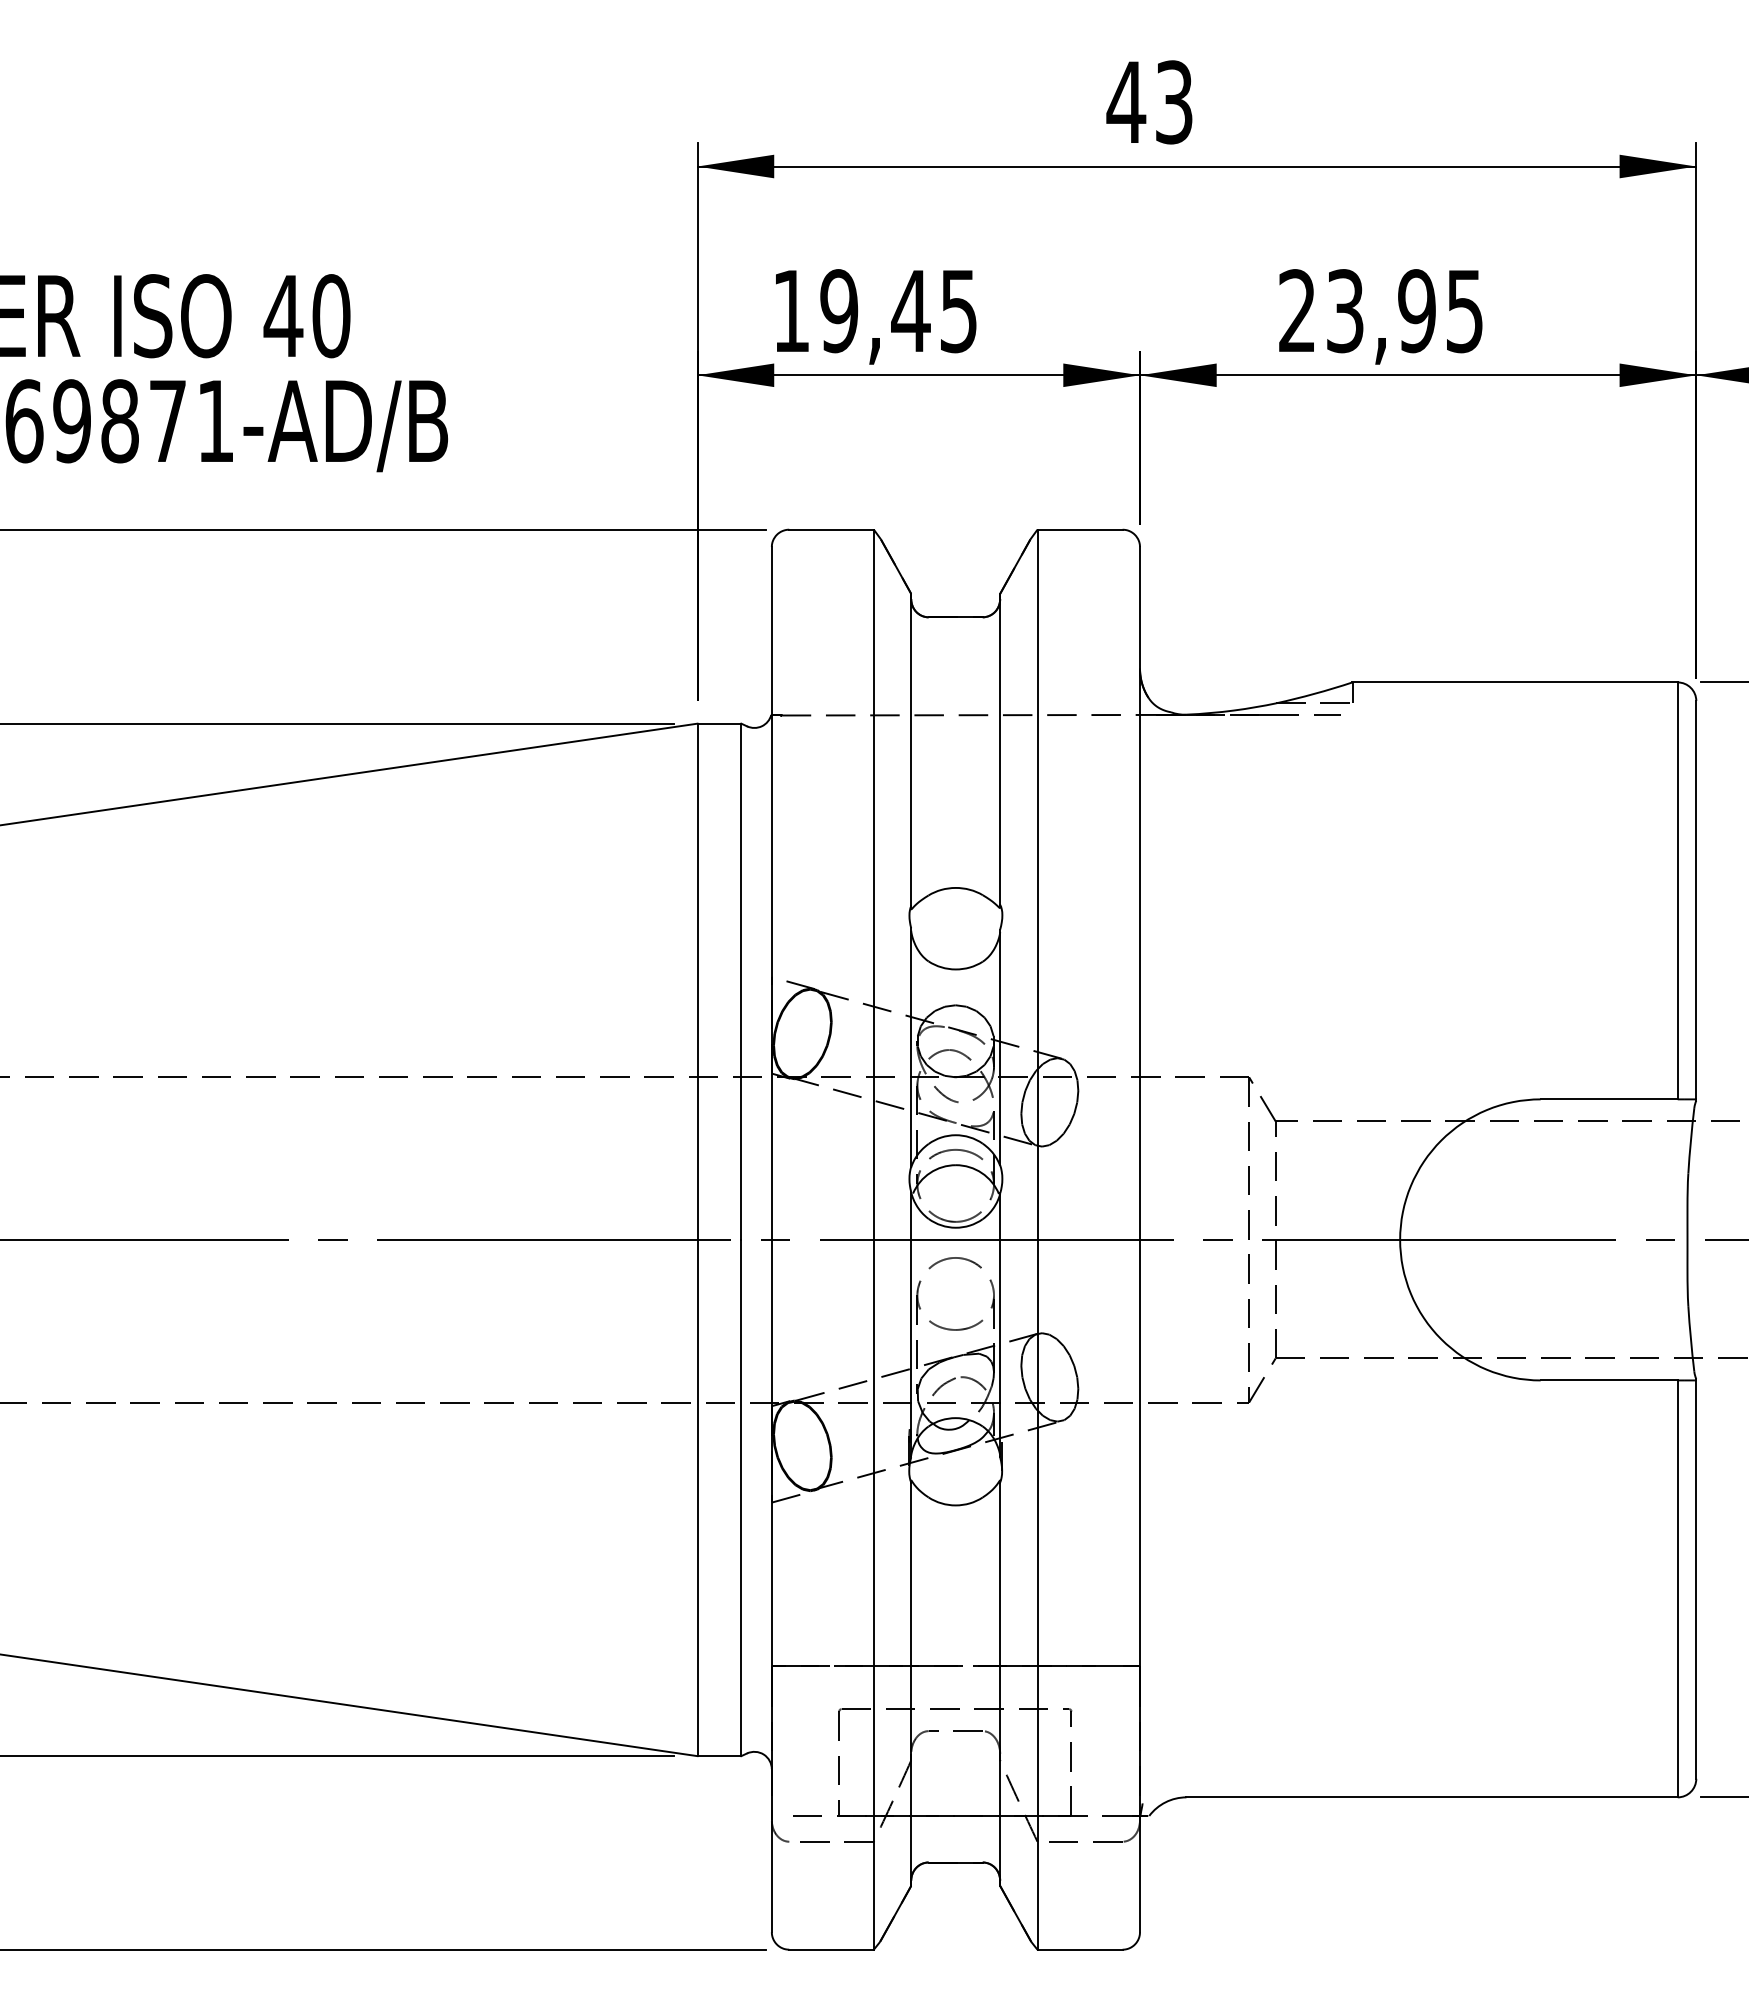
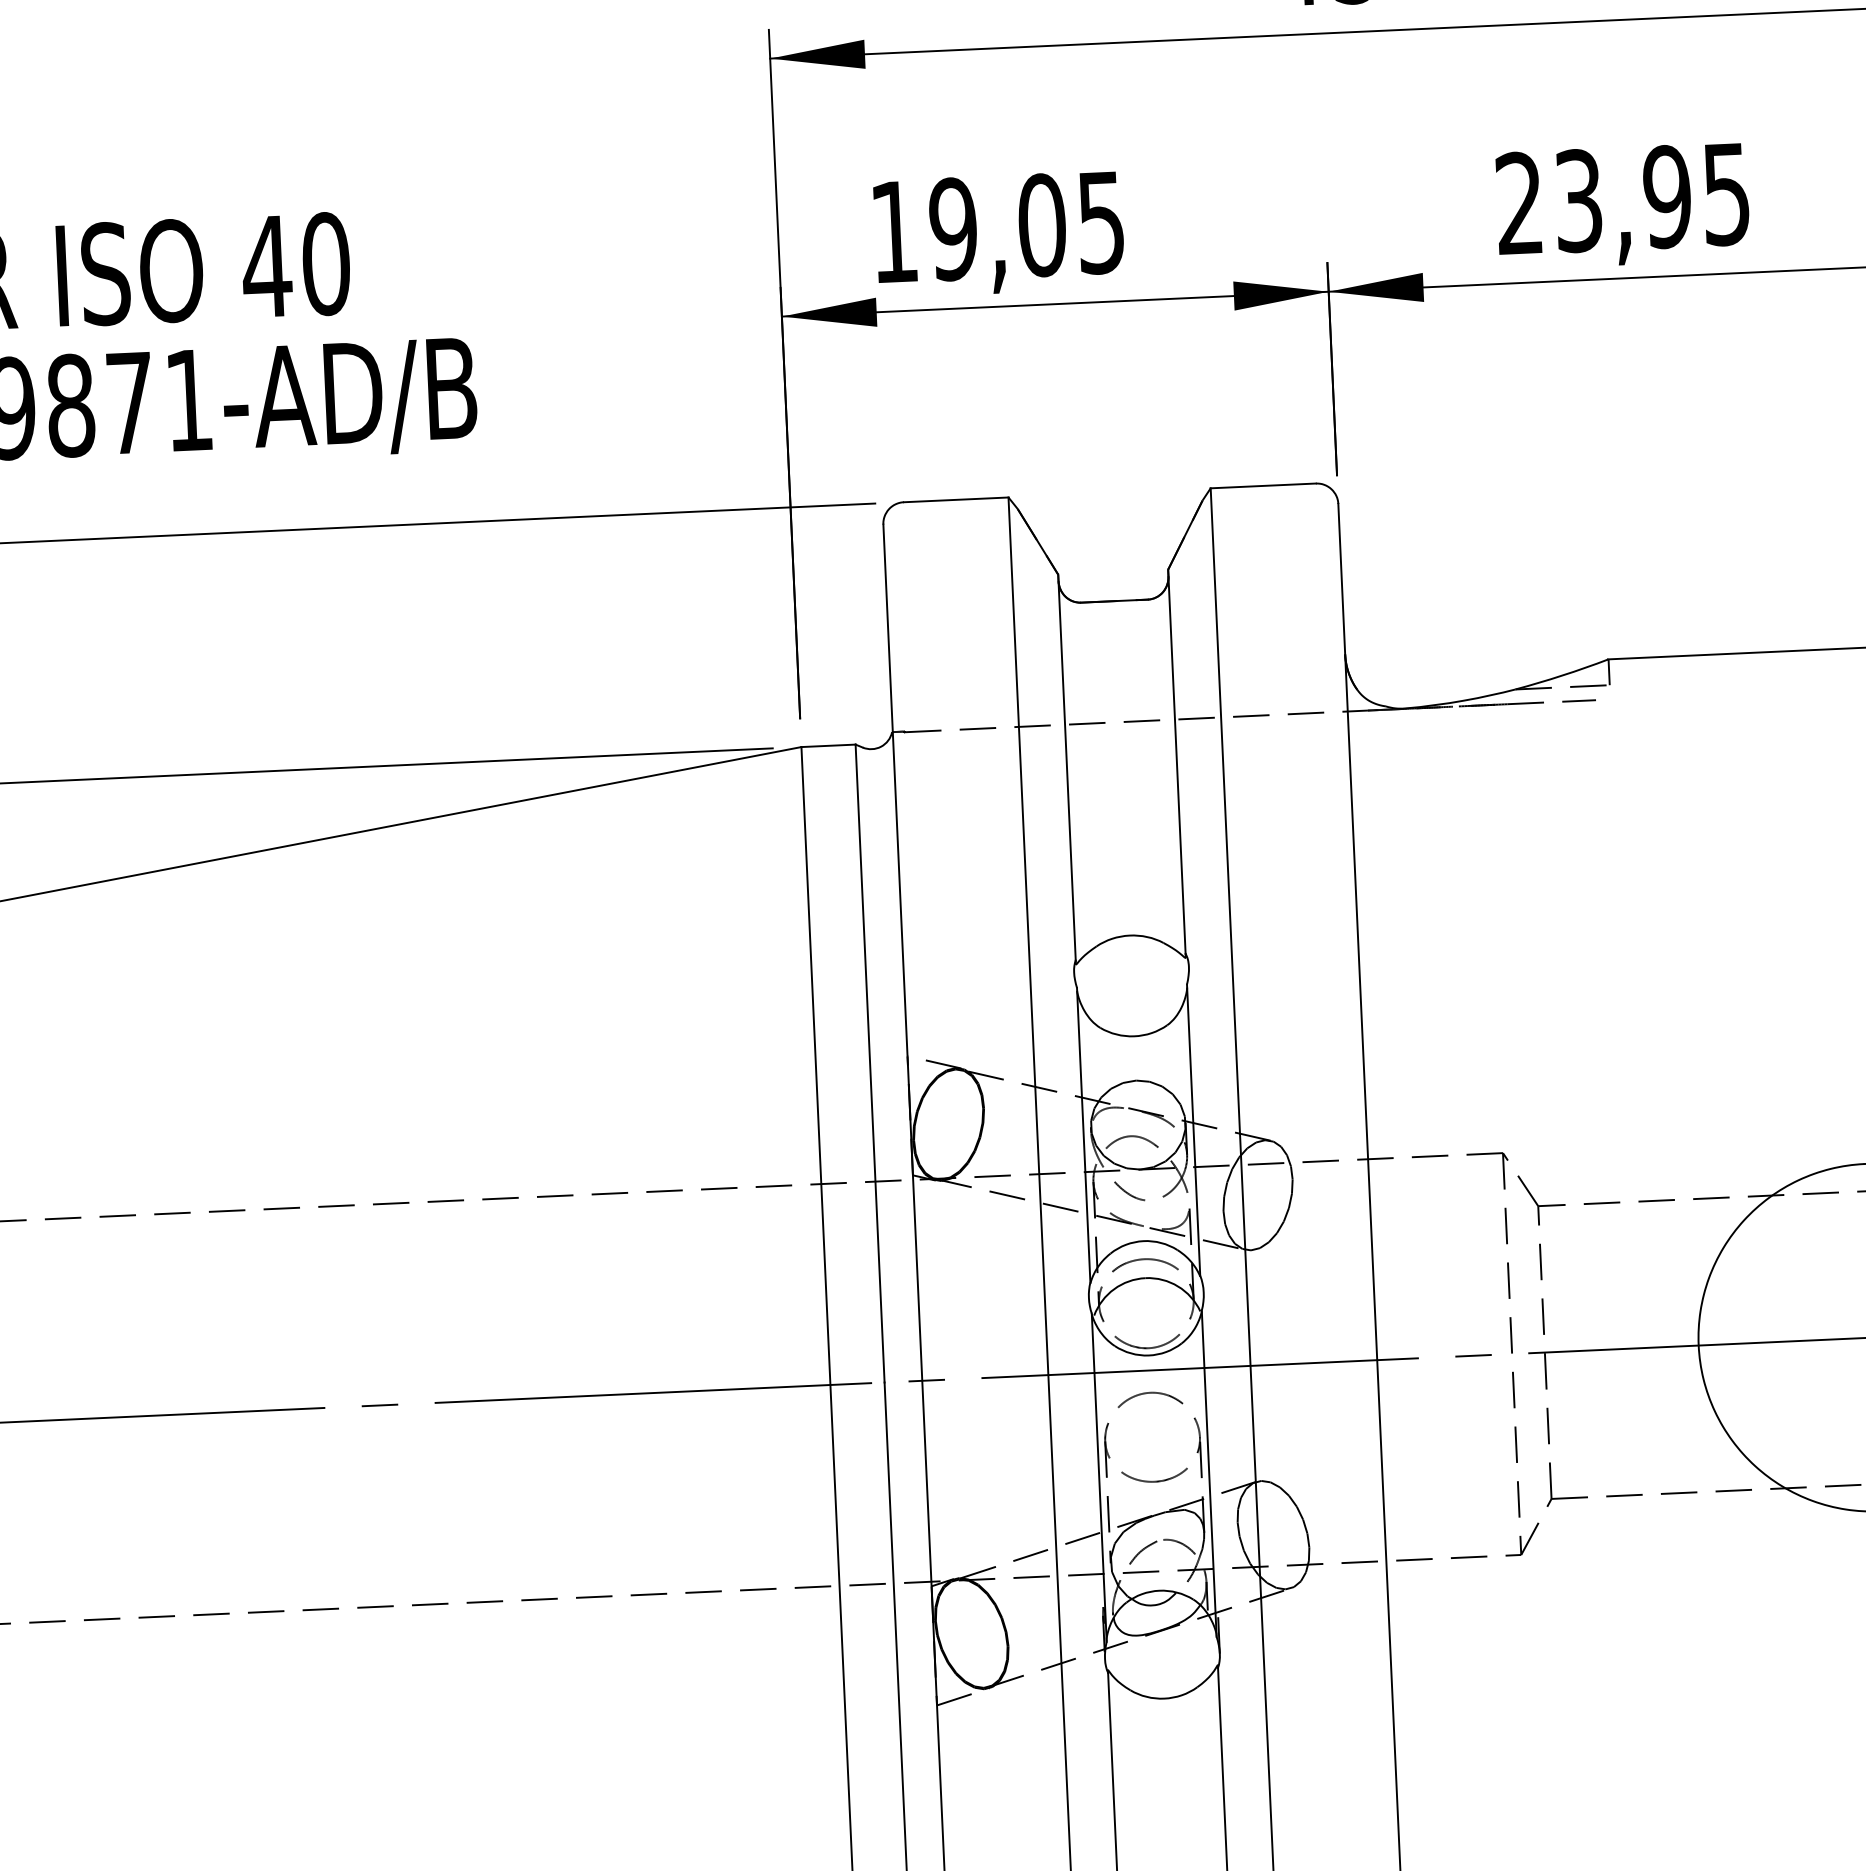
text: (910, 311) -> (1041, 225), 19,45 -> 19,05

